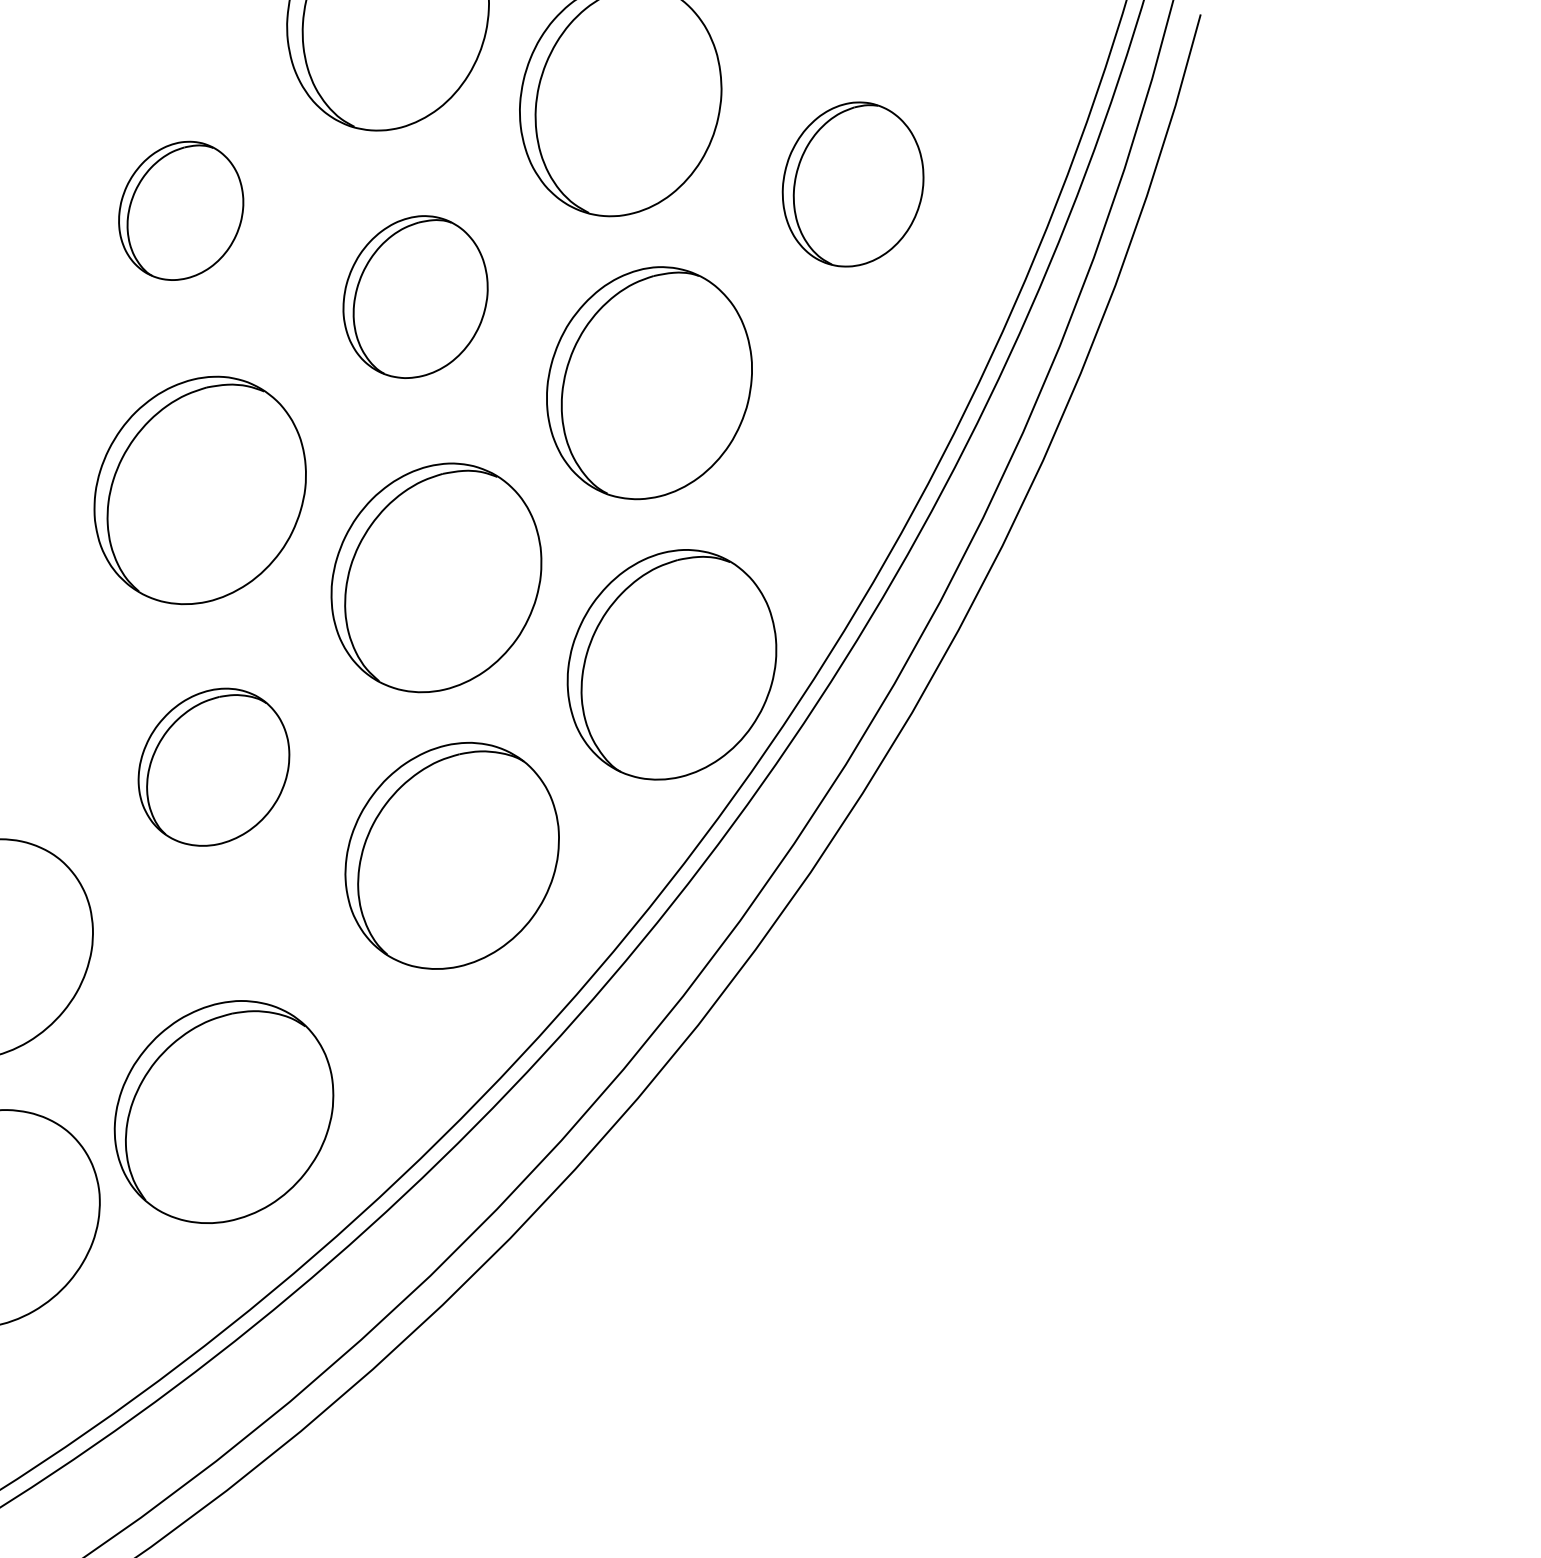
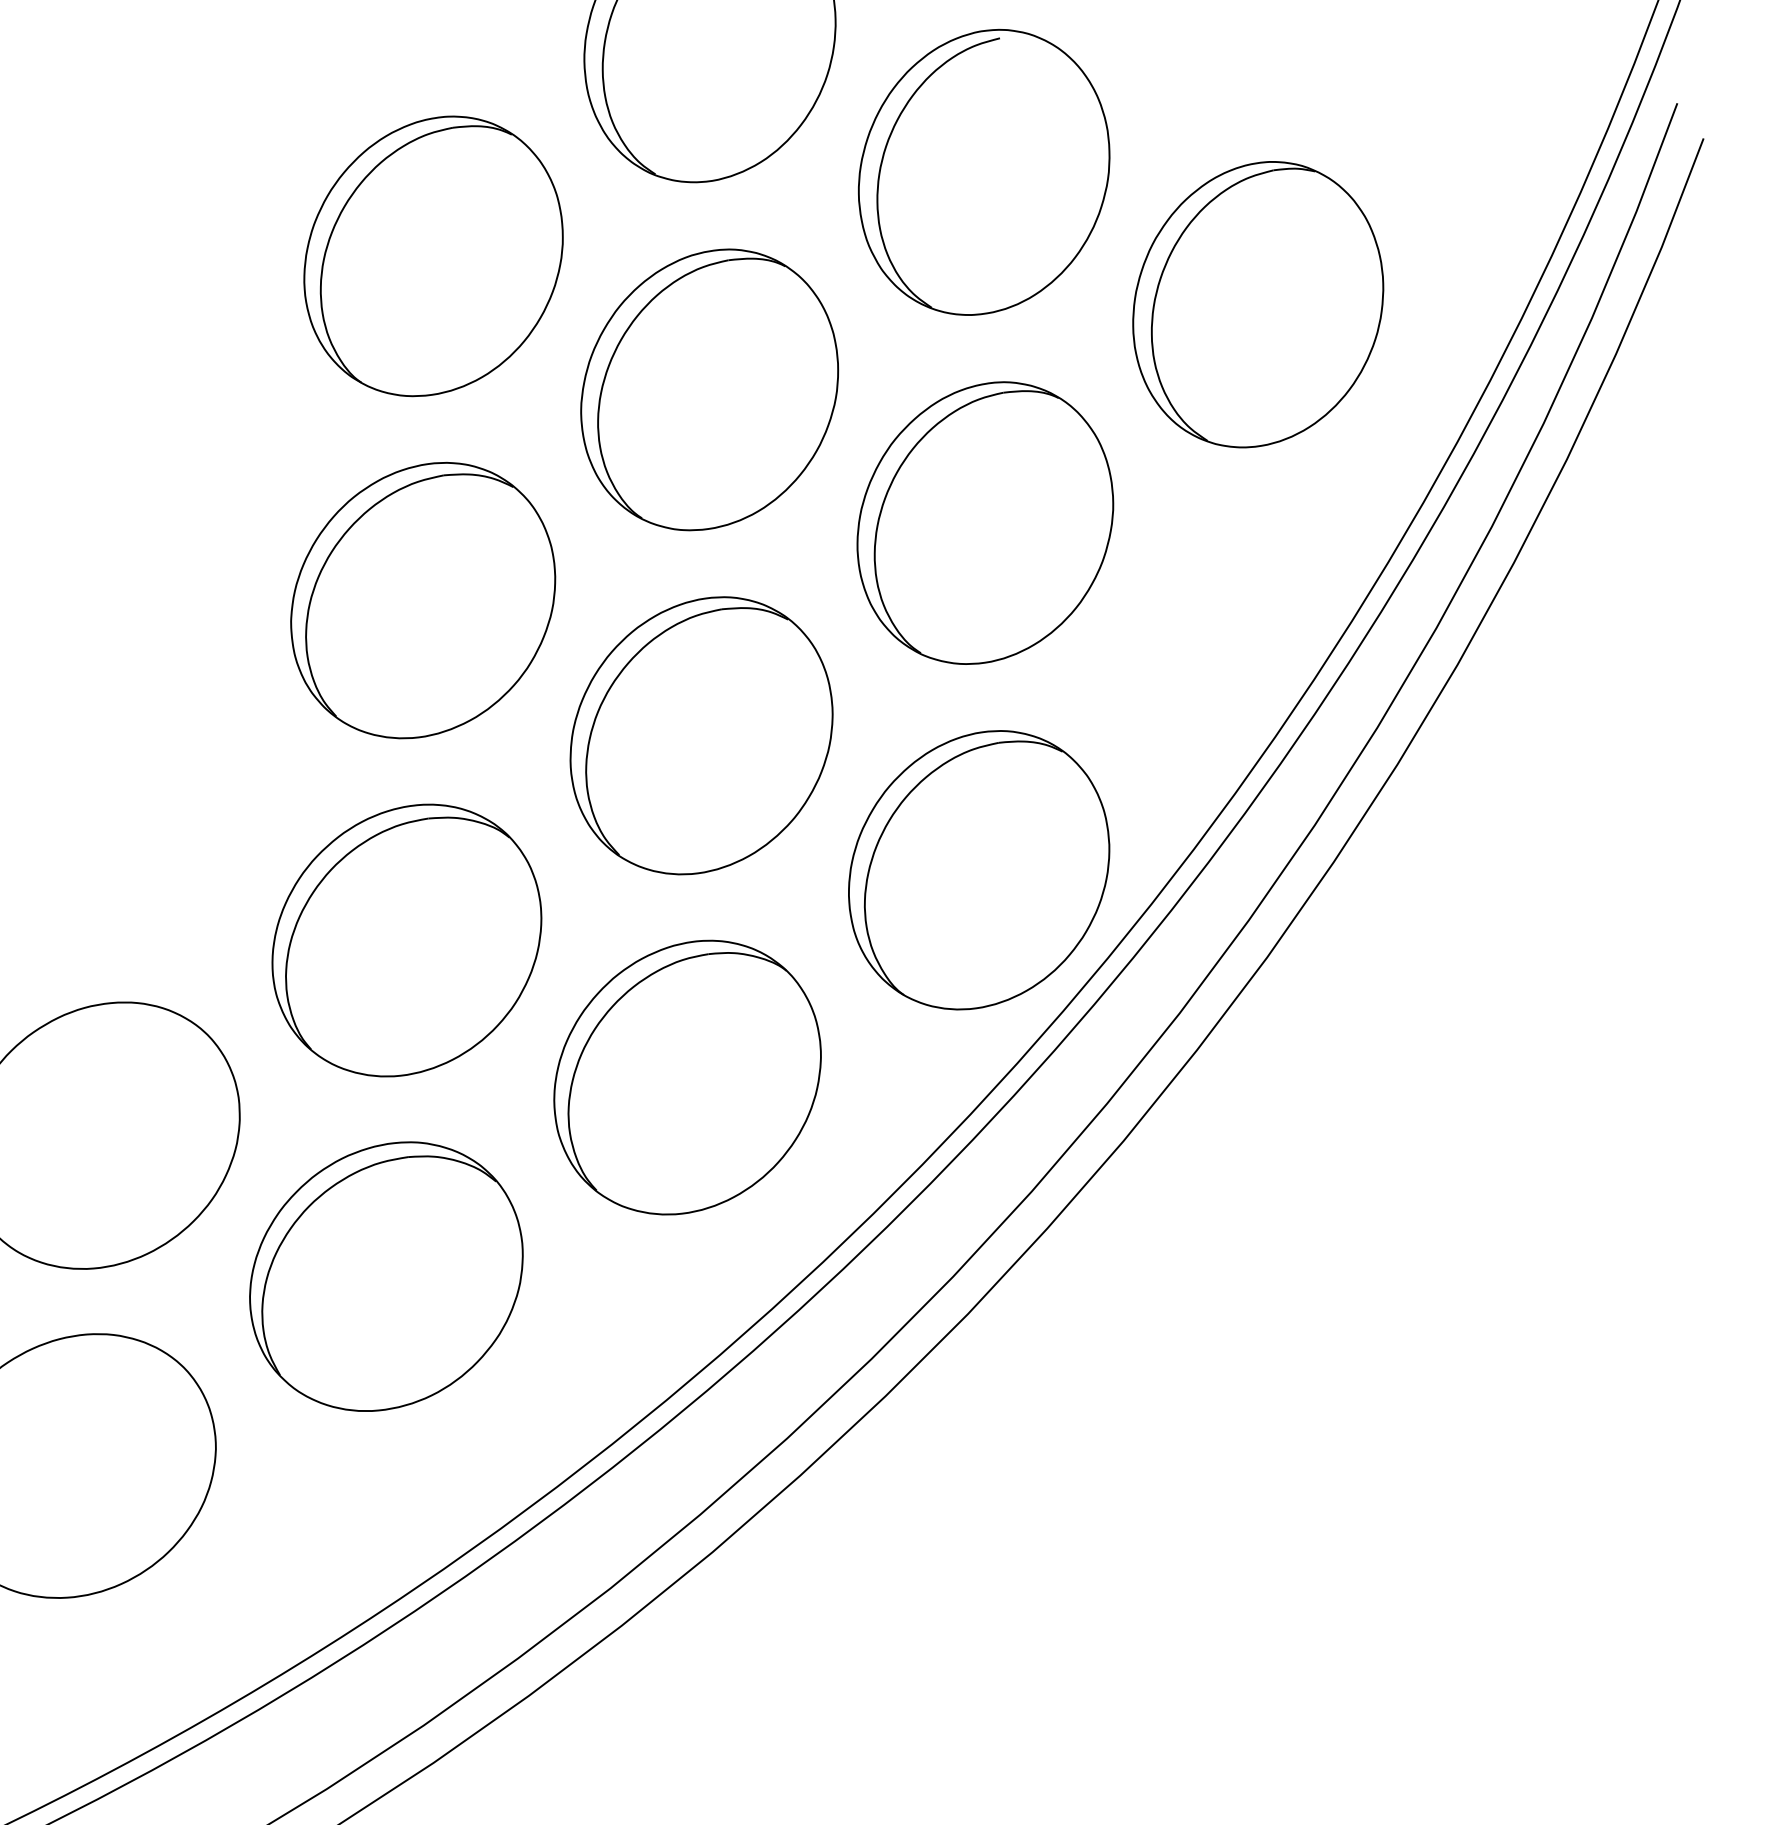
part: (852, 184) -> (1257, 304), size x1.43
part: (180, 210) -> (432, 255), size x1.67
part: (415, 296) -> (709, 389), size x1.43
part: (213, 767) -> (406, 940), size x1.43
part: (223, 1111) -> (385, 1275), moved

